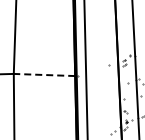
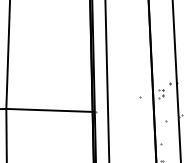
line: (44, 75) -> (49, 111), dashed -> solid

